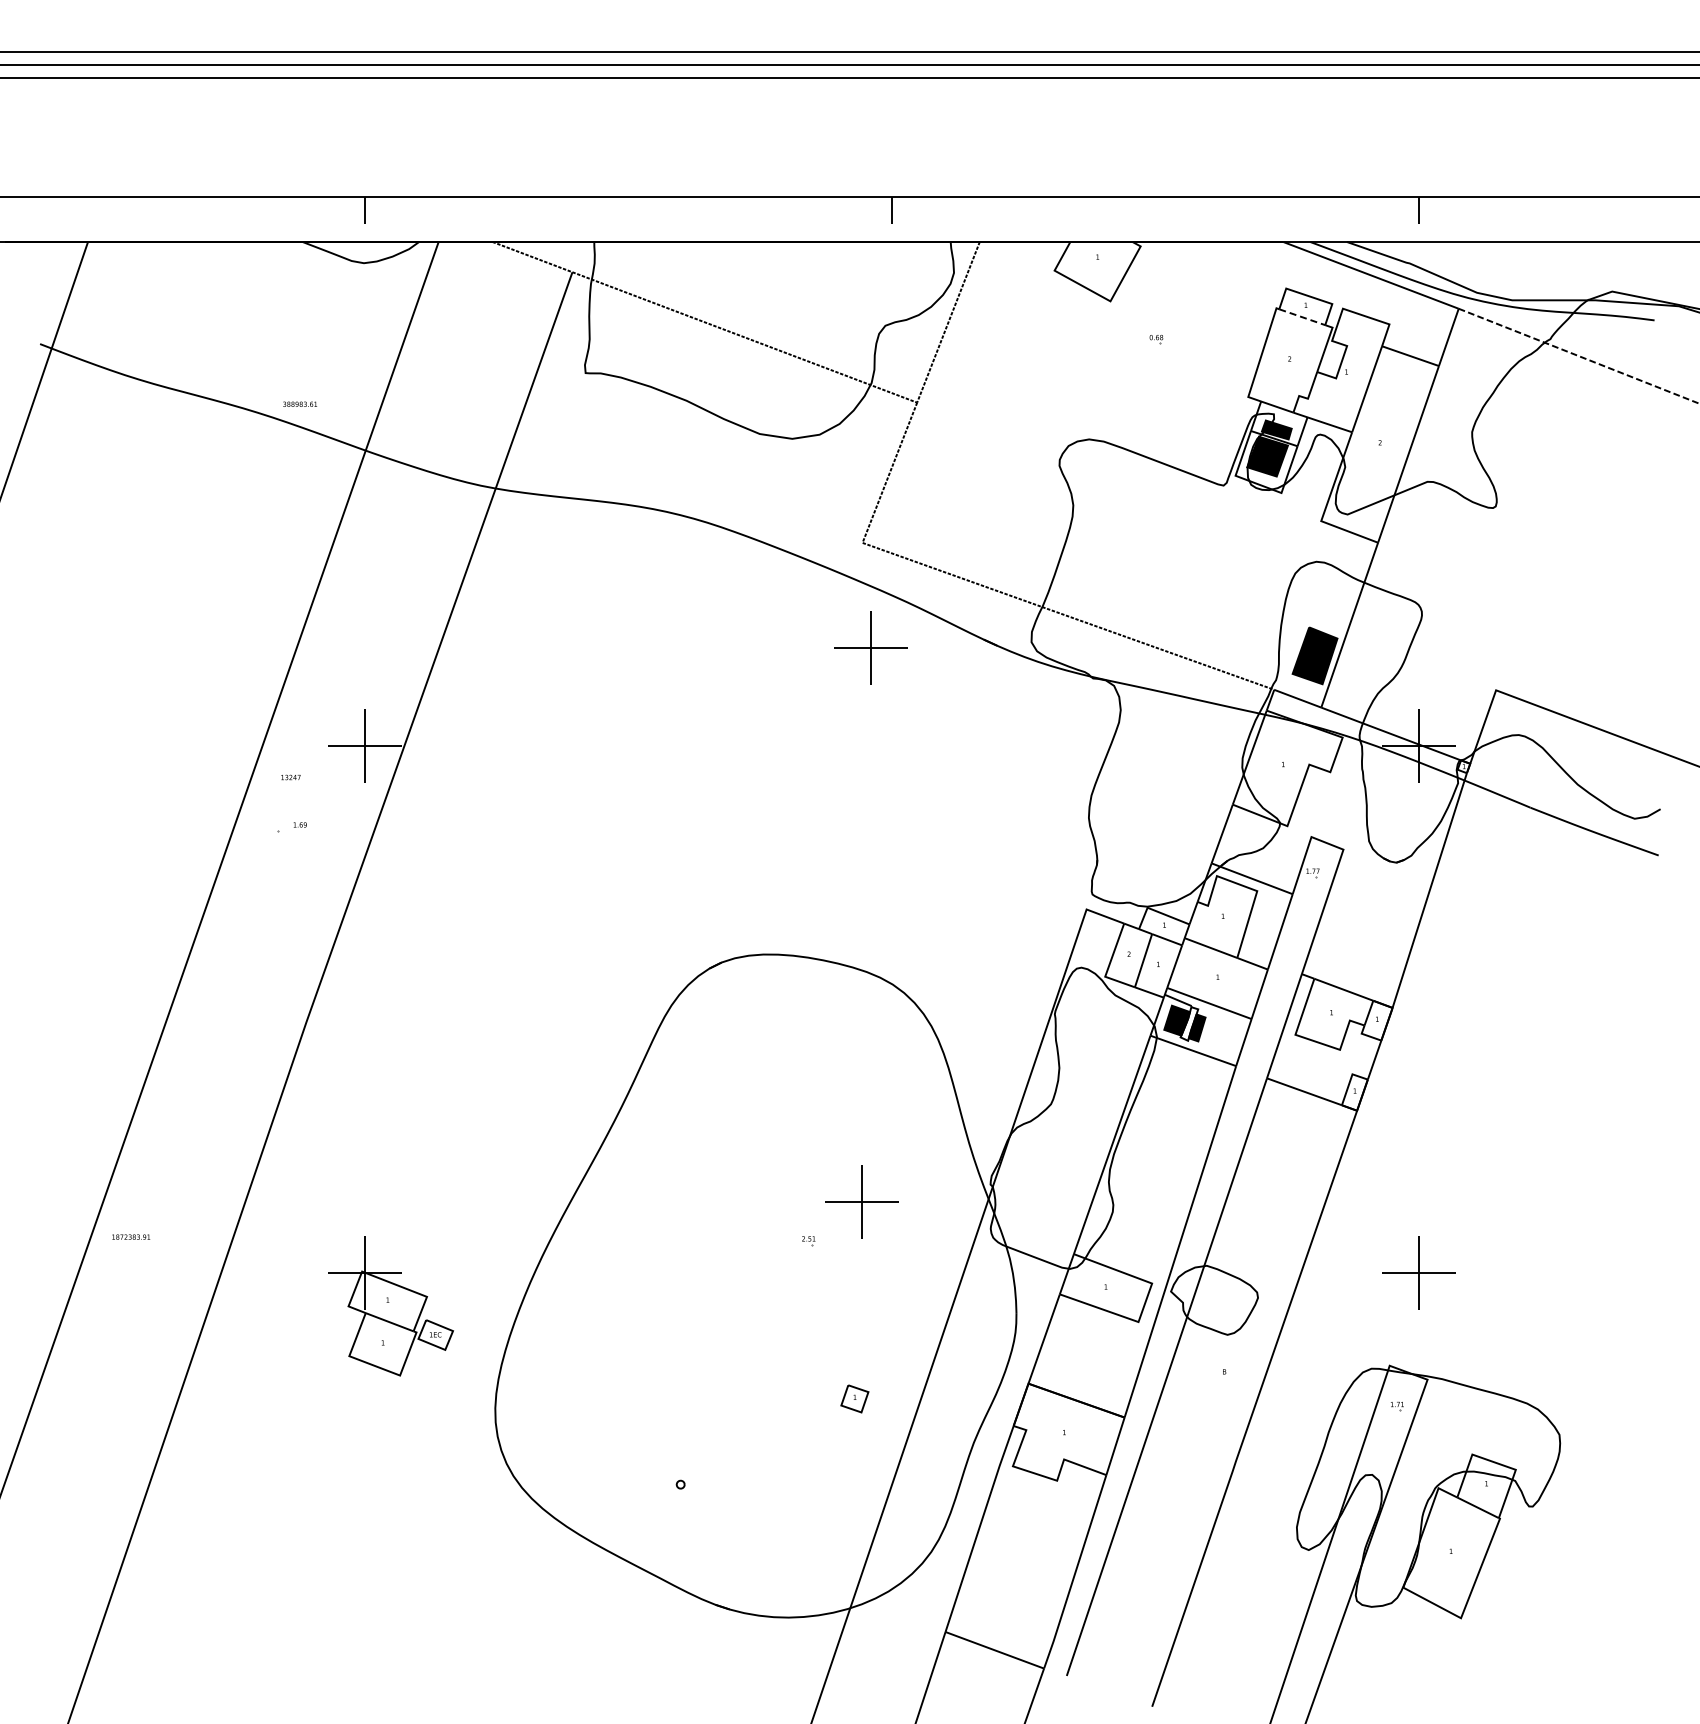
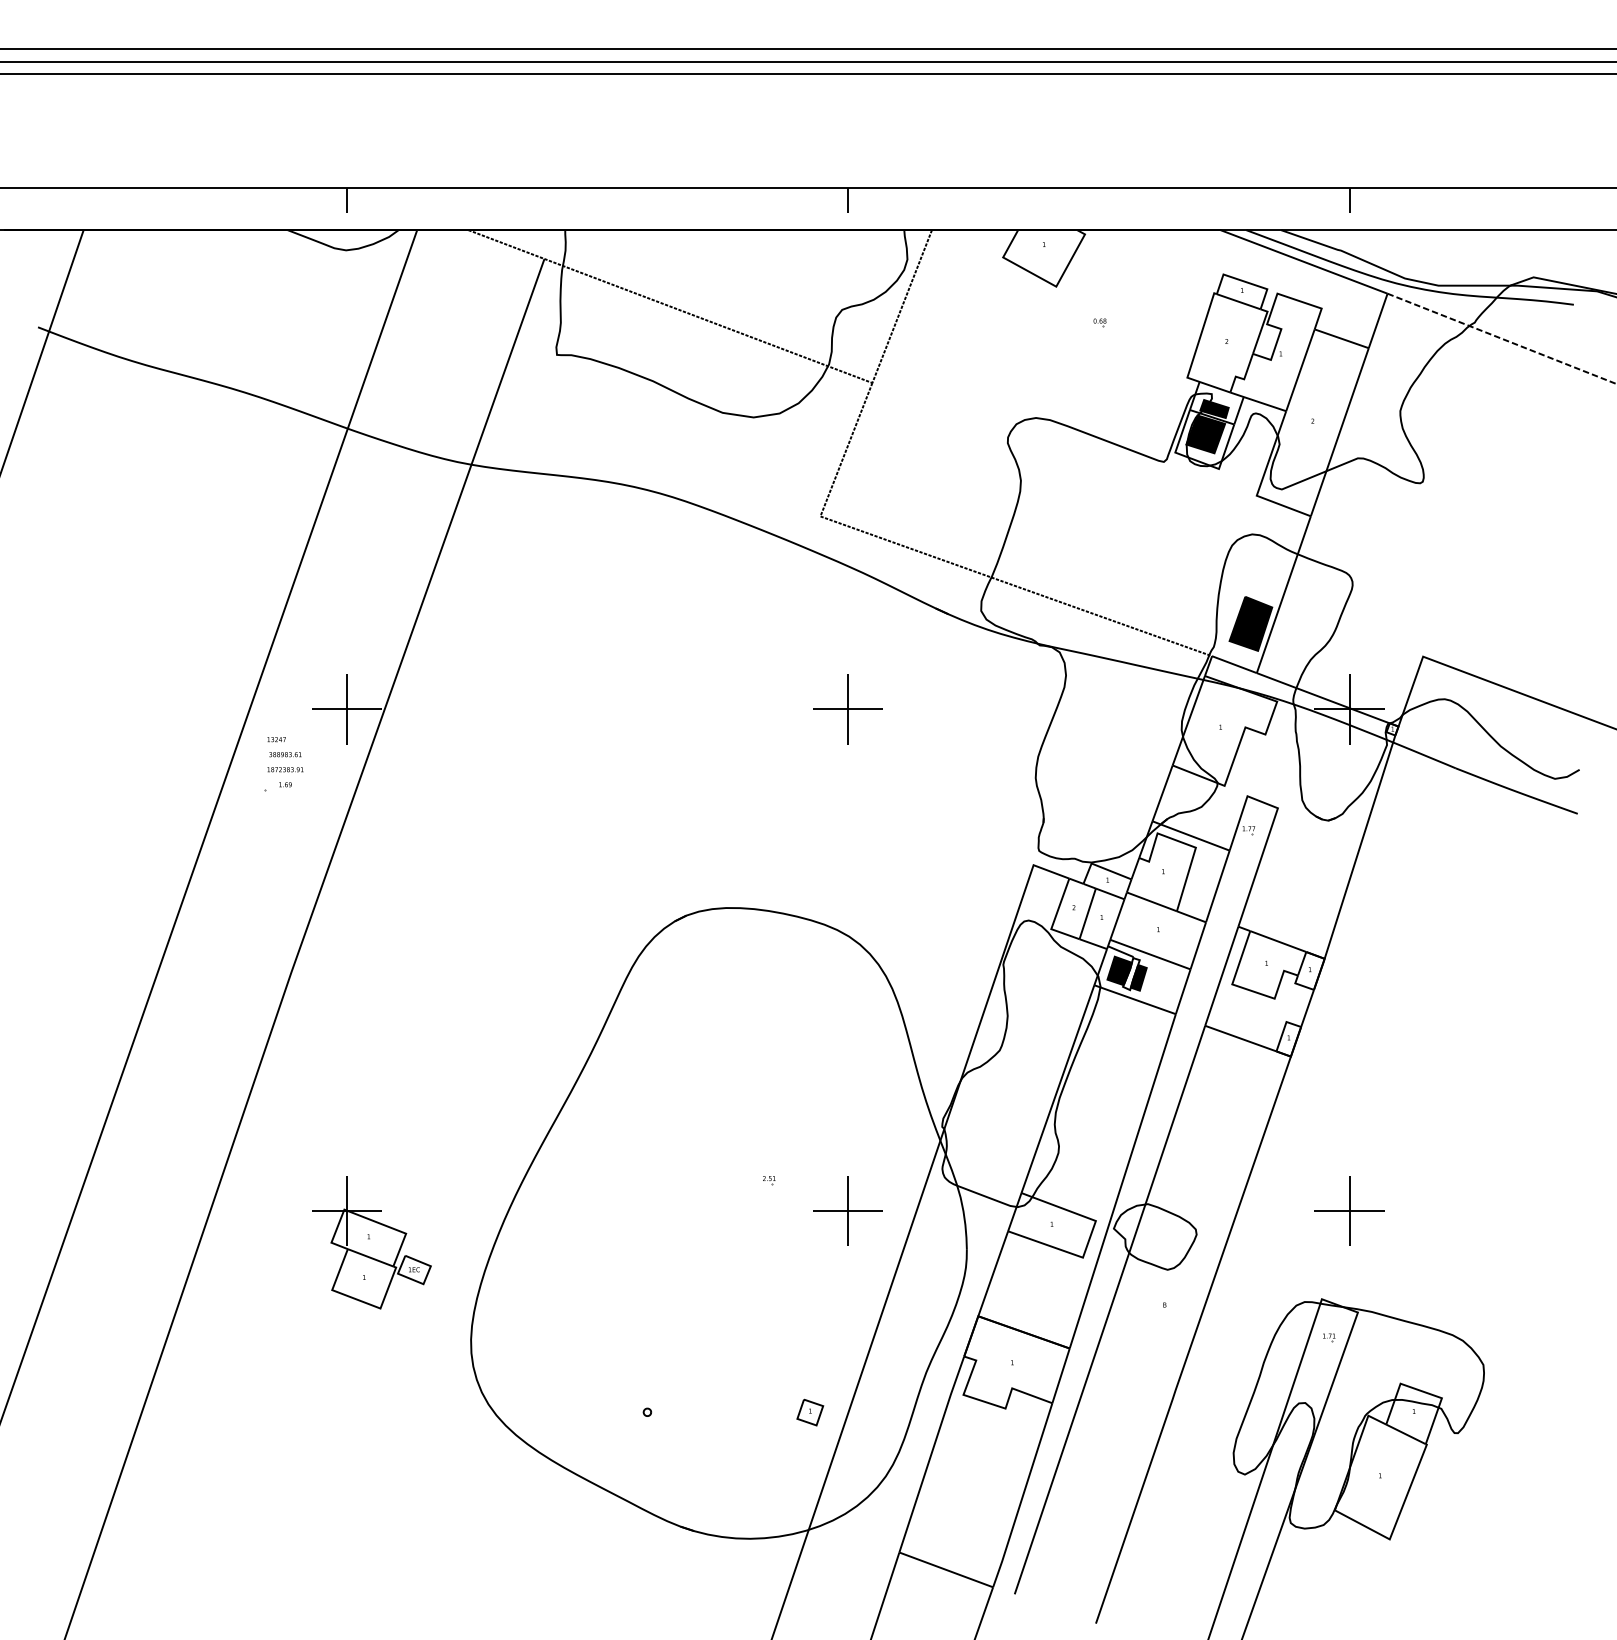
line: (1302, 317) -> (1238, 302), dashed -> solid
text: (300, 403) -> (285, 753), moved
part: (870, 647) -> (847, 709), moved
part: (861, 1201) -> (847, 1210), moved
text: (131, 1236) -> (285, 769), moved
part: (854, 1398) -> (809, 1412), moved

